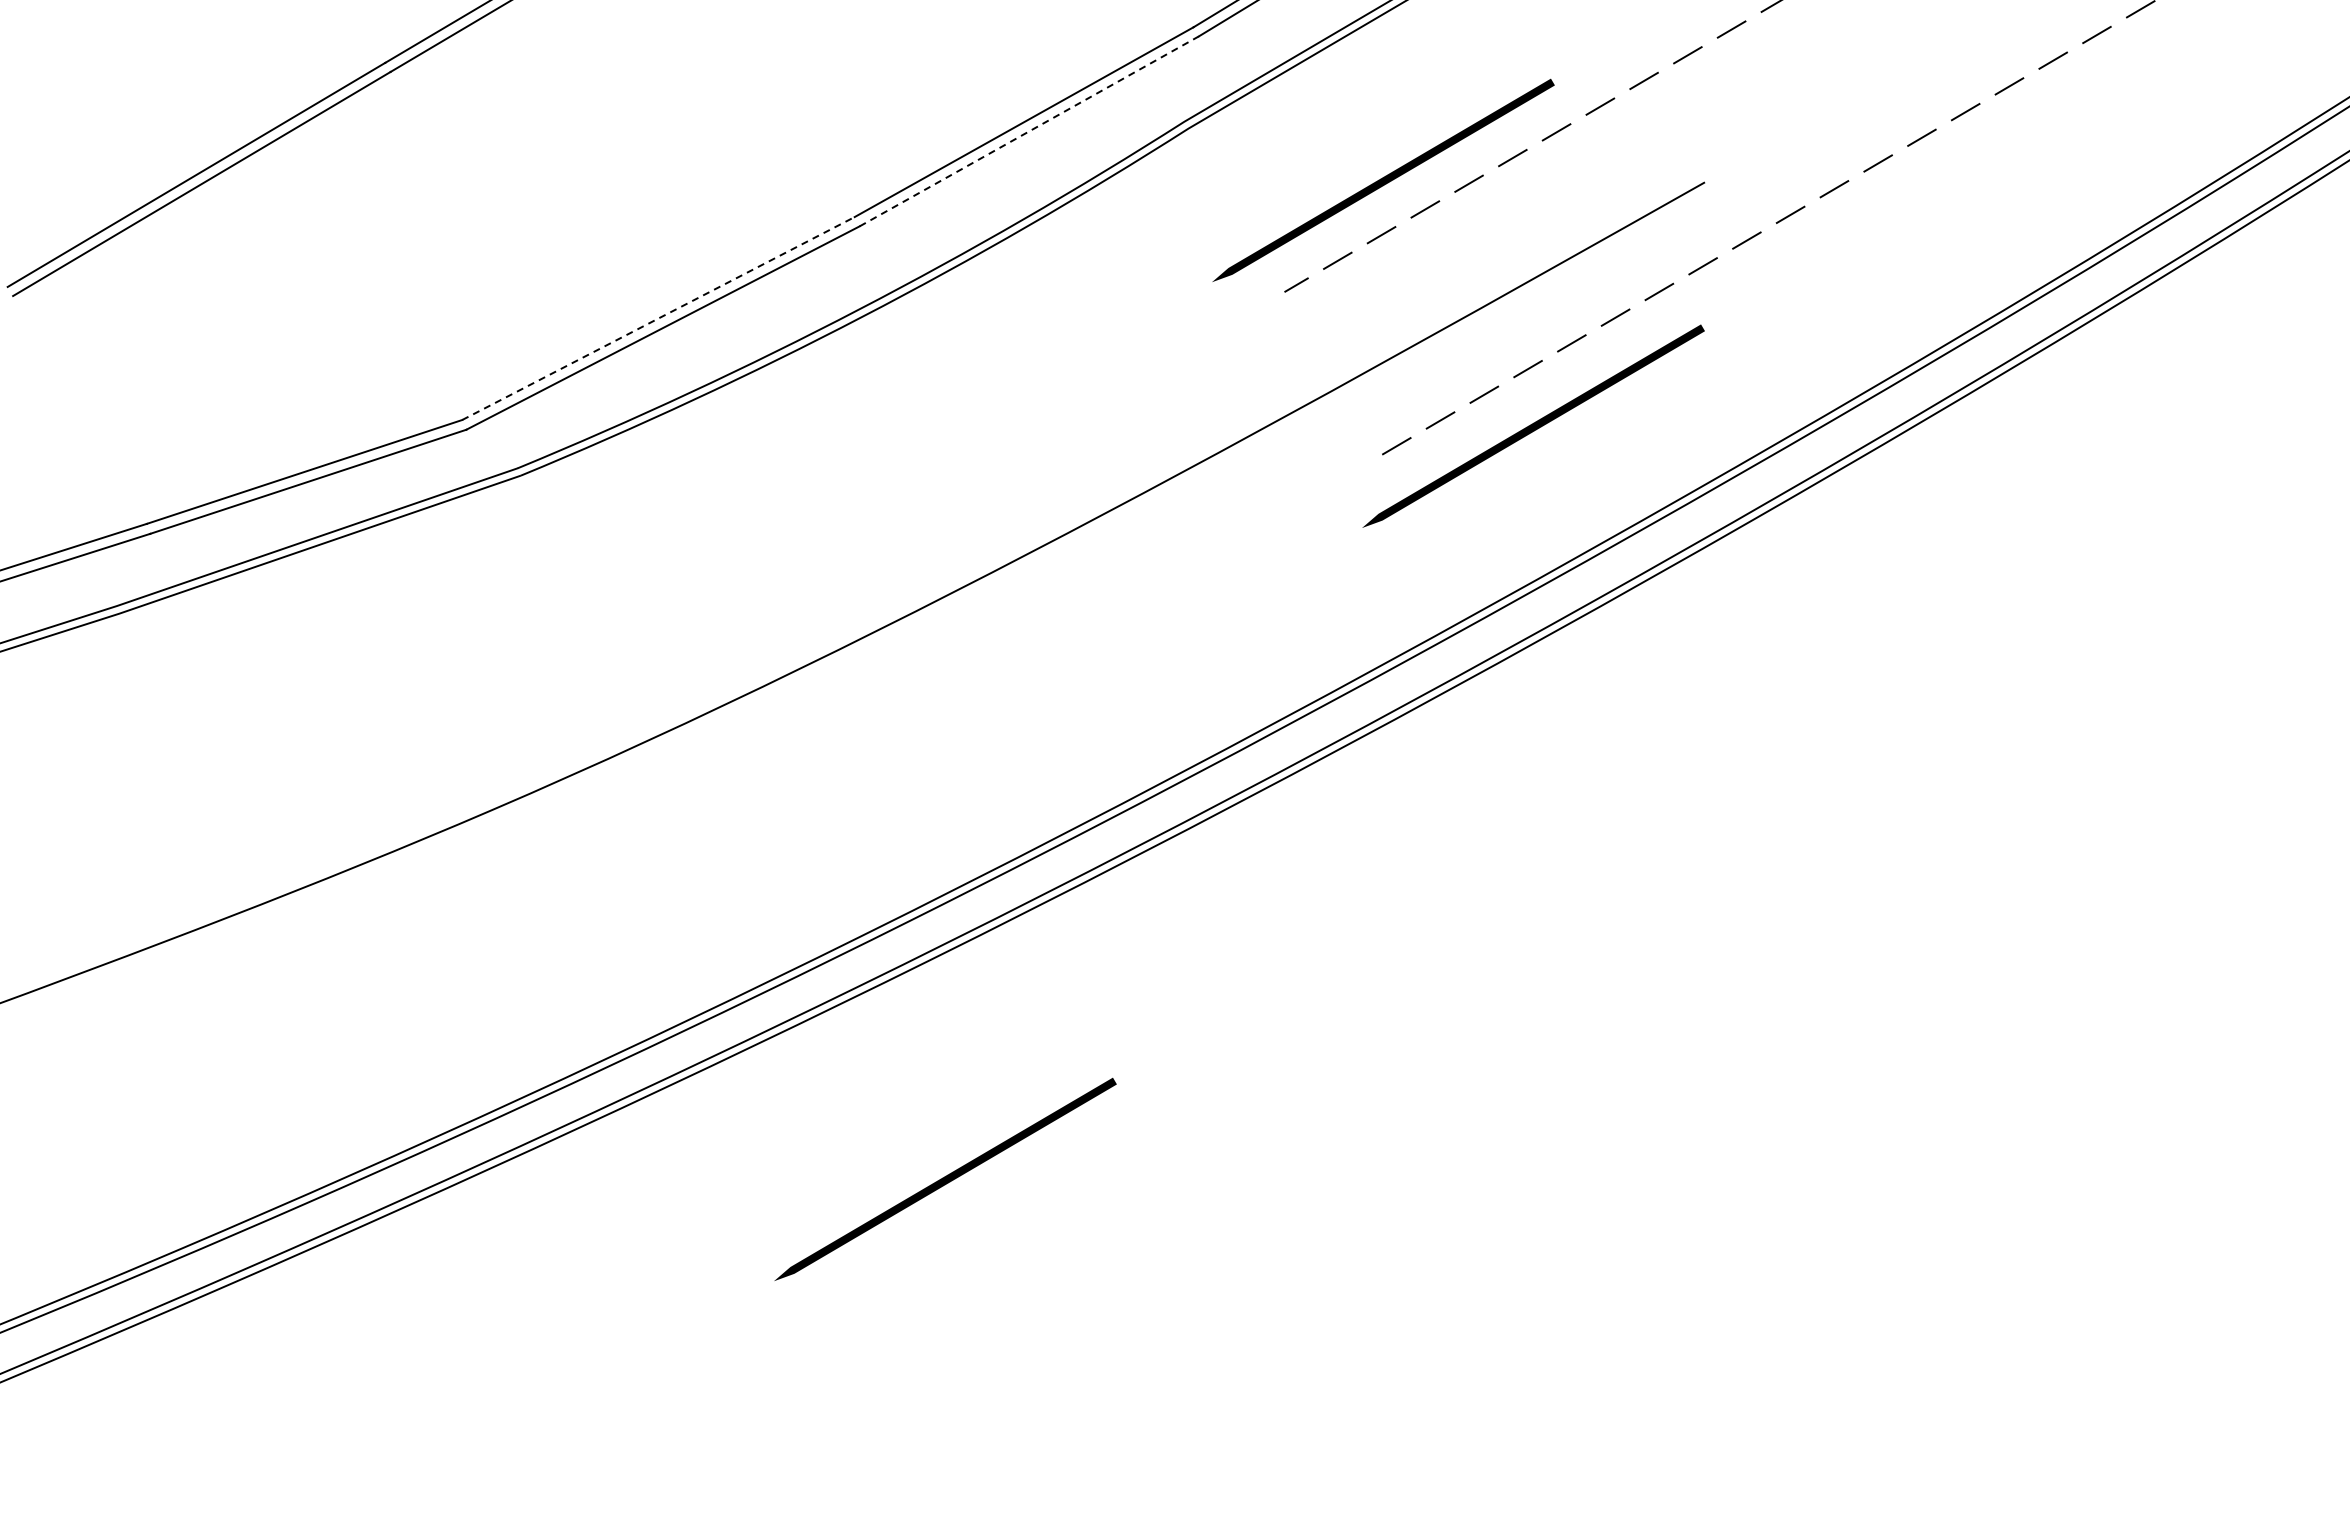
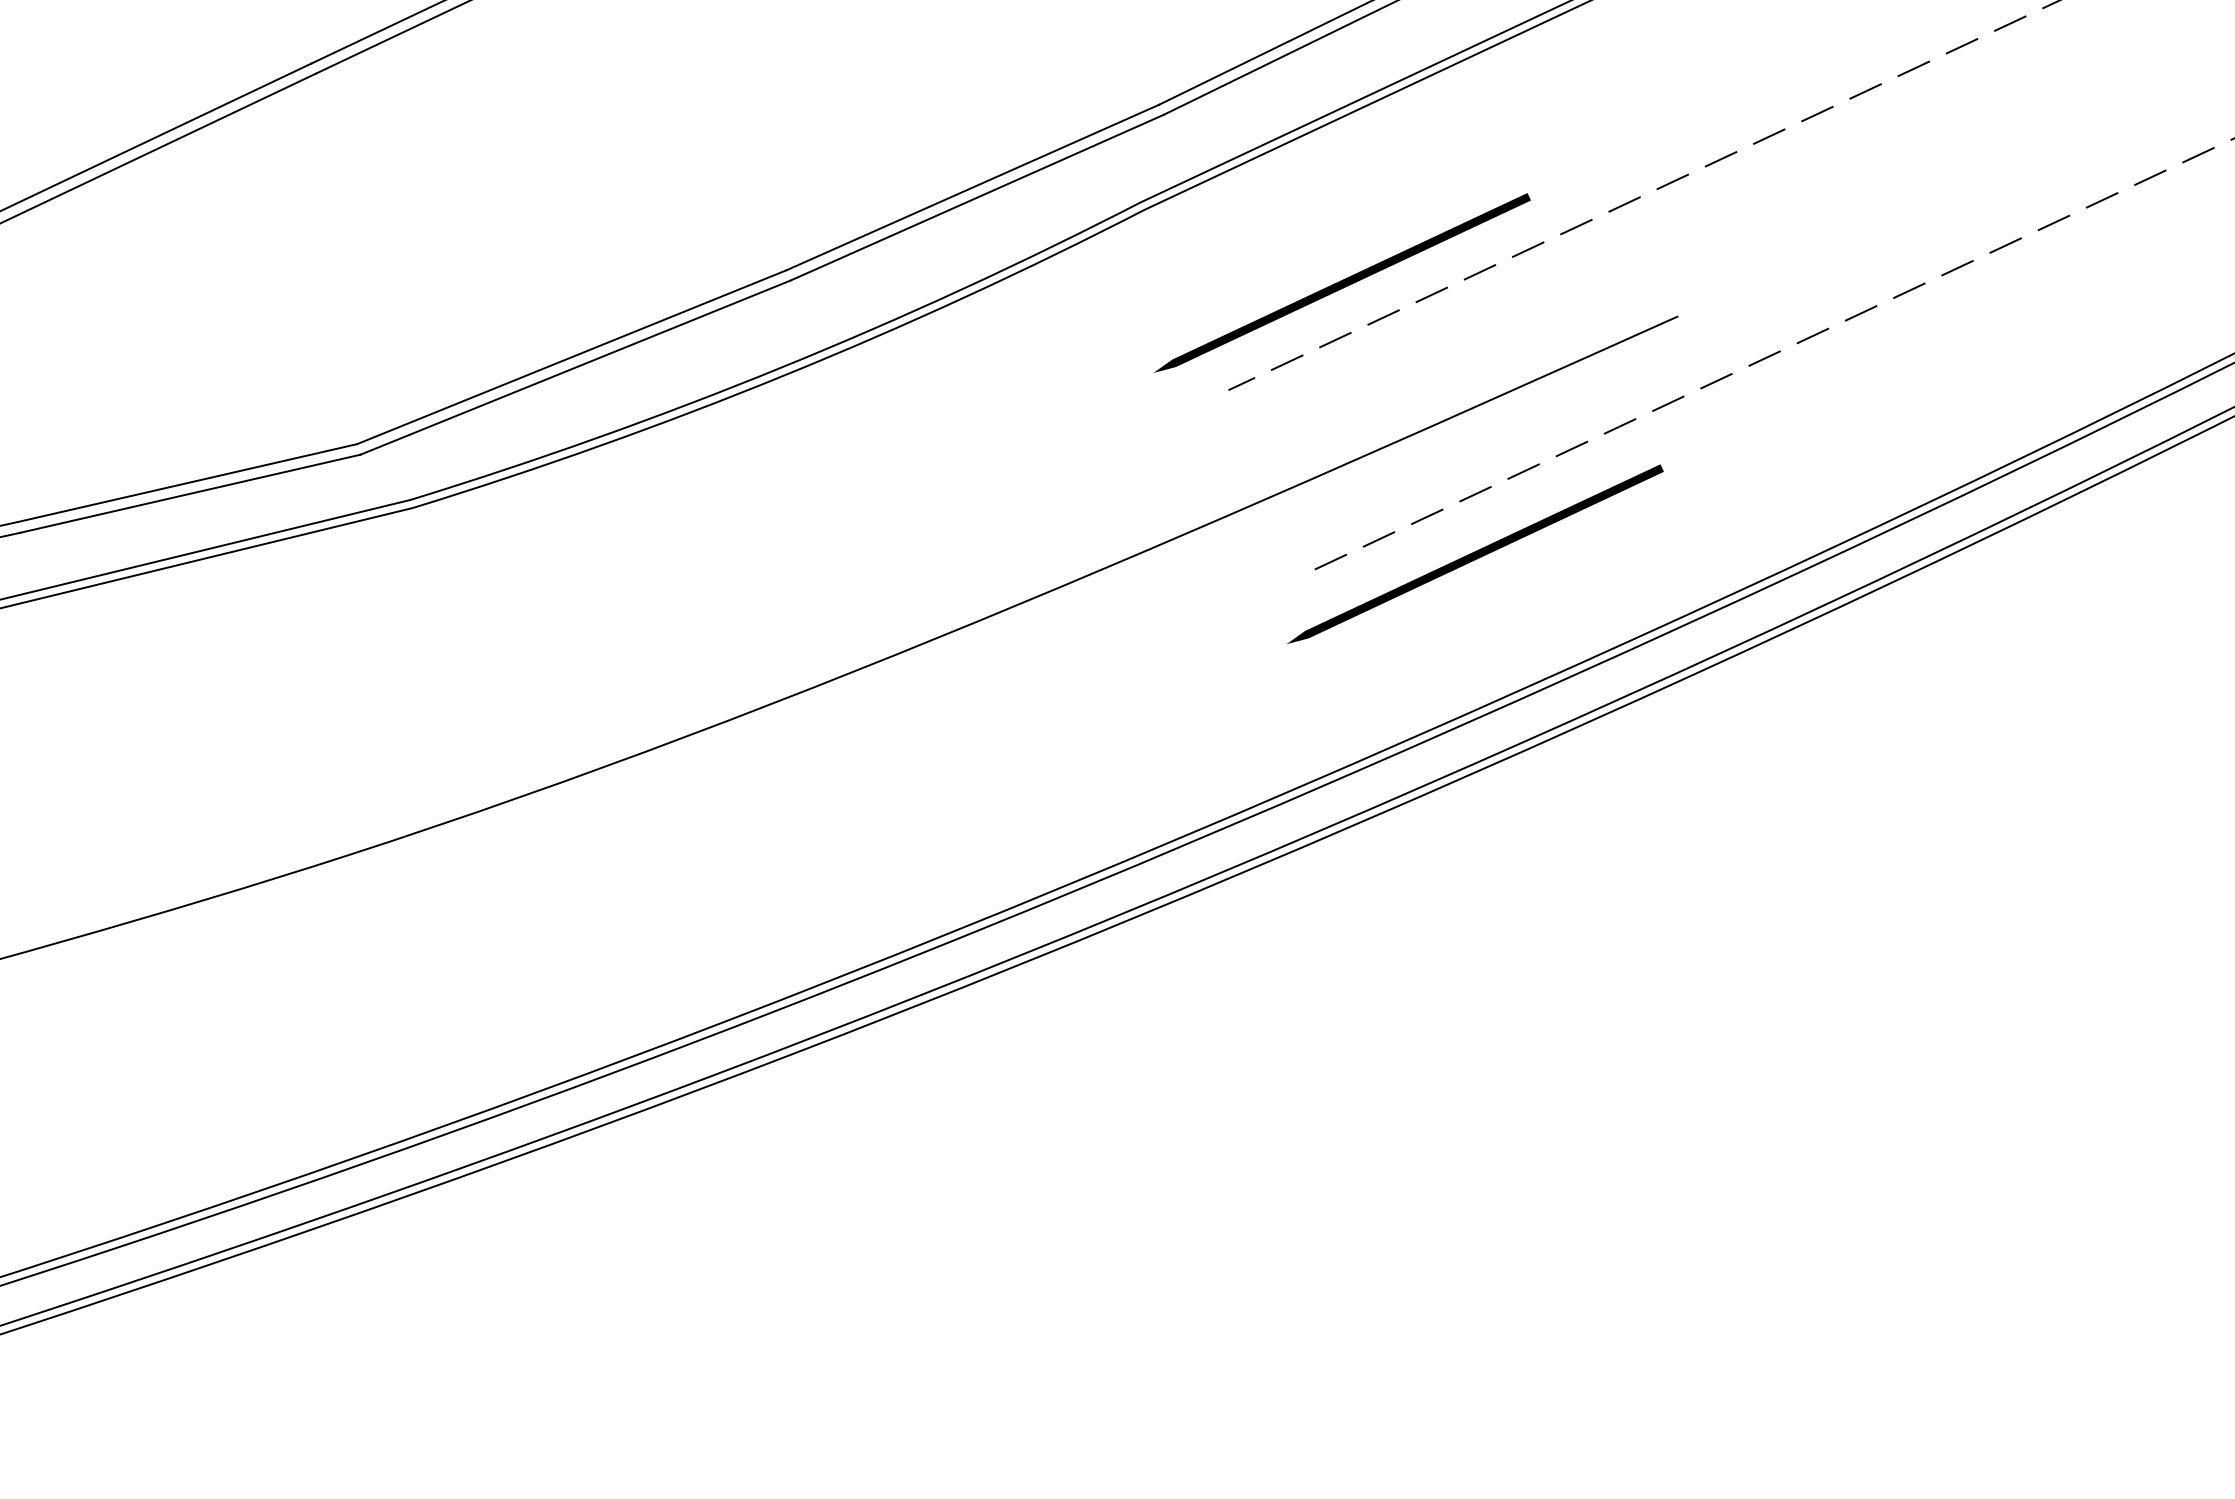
line: (1029, 131) -> (977, 197), dashed -> solid
line: (658, 318) -> (571, 357), dashed -> solid
part: (945, 1178) -> (788, 1283), removed

